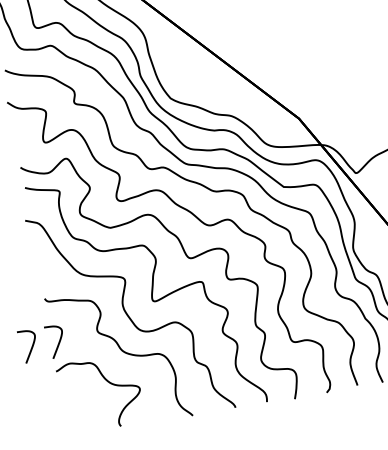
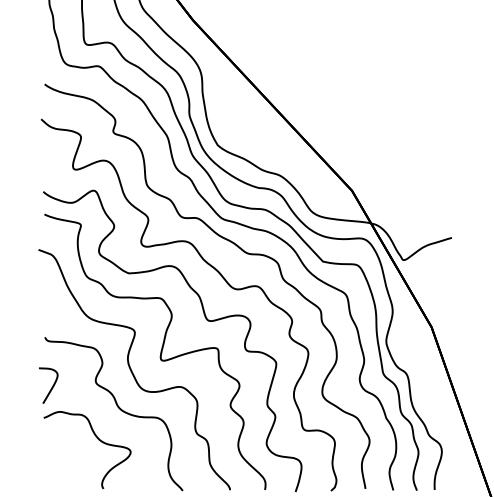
curve: (31, 347) -> (21, 387), removed

